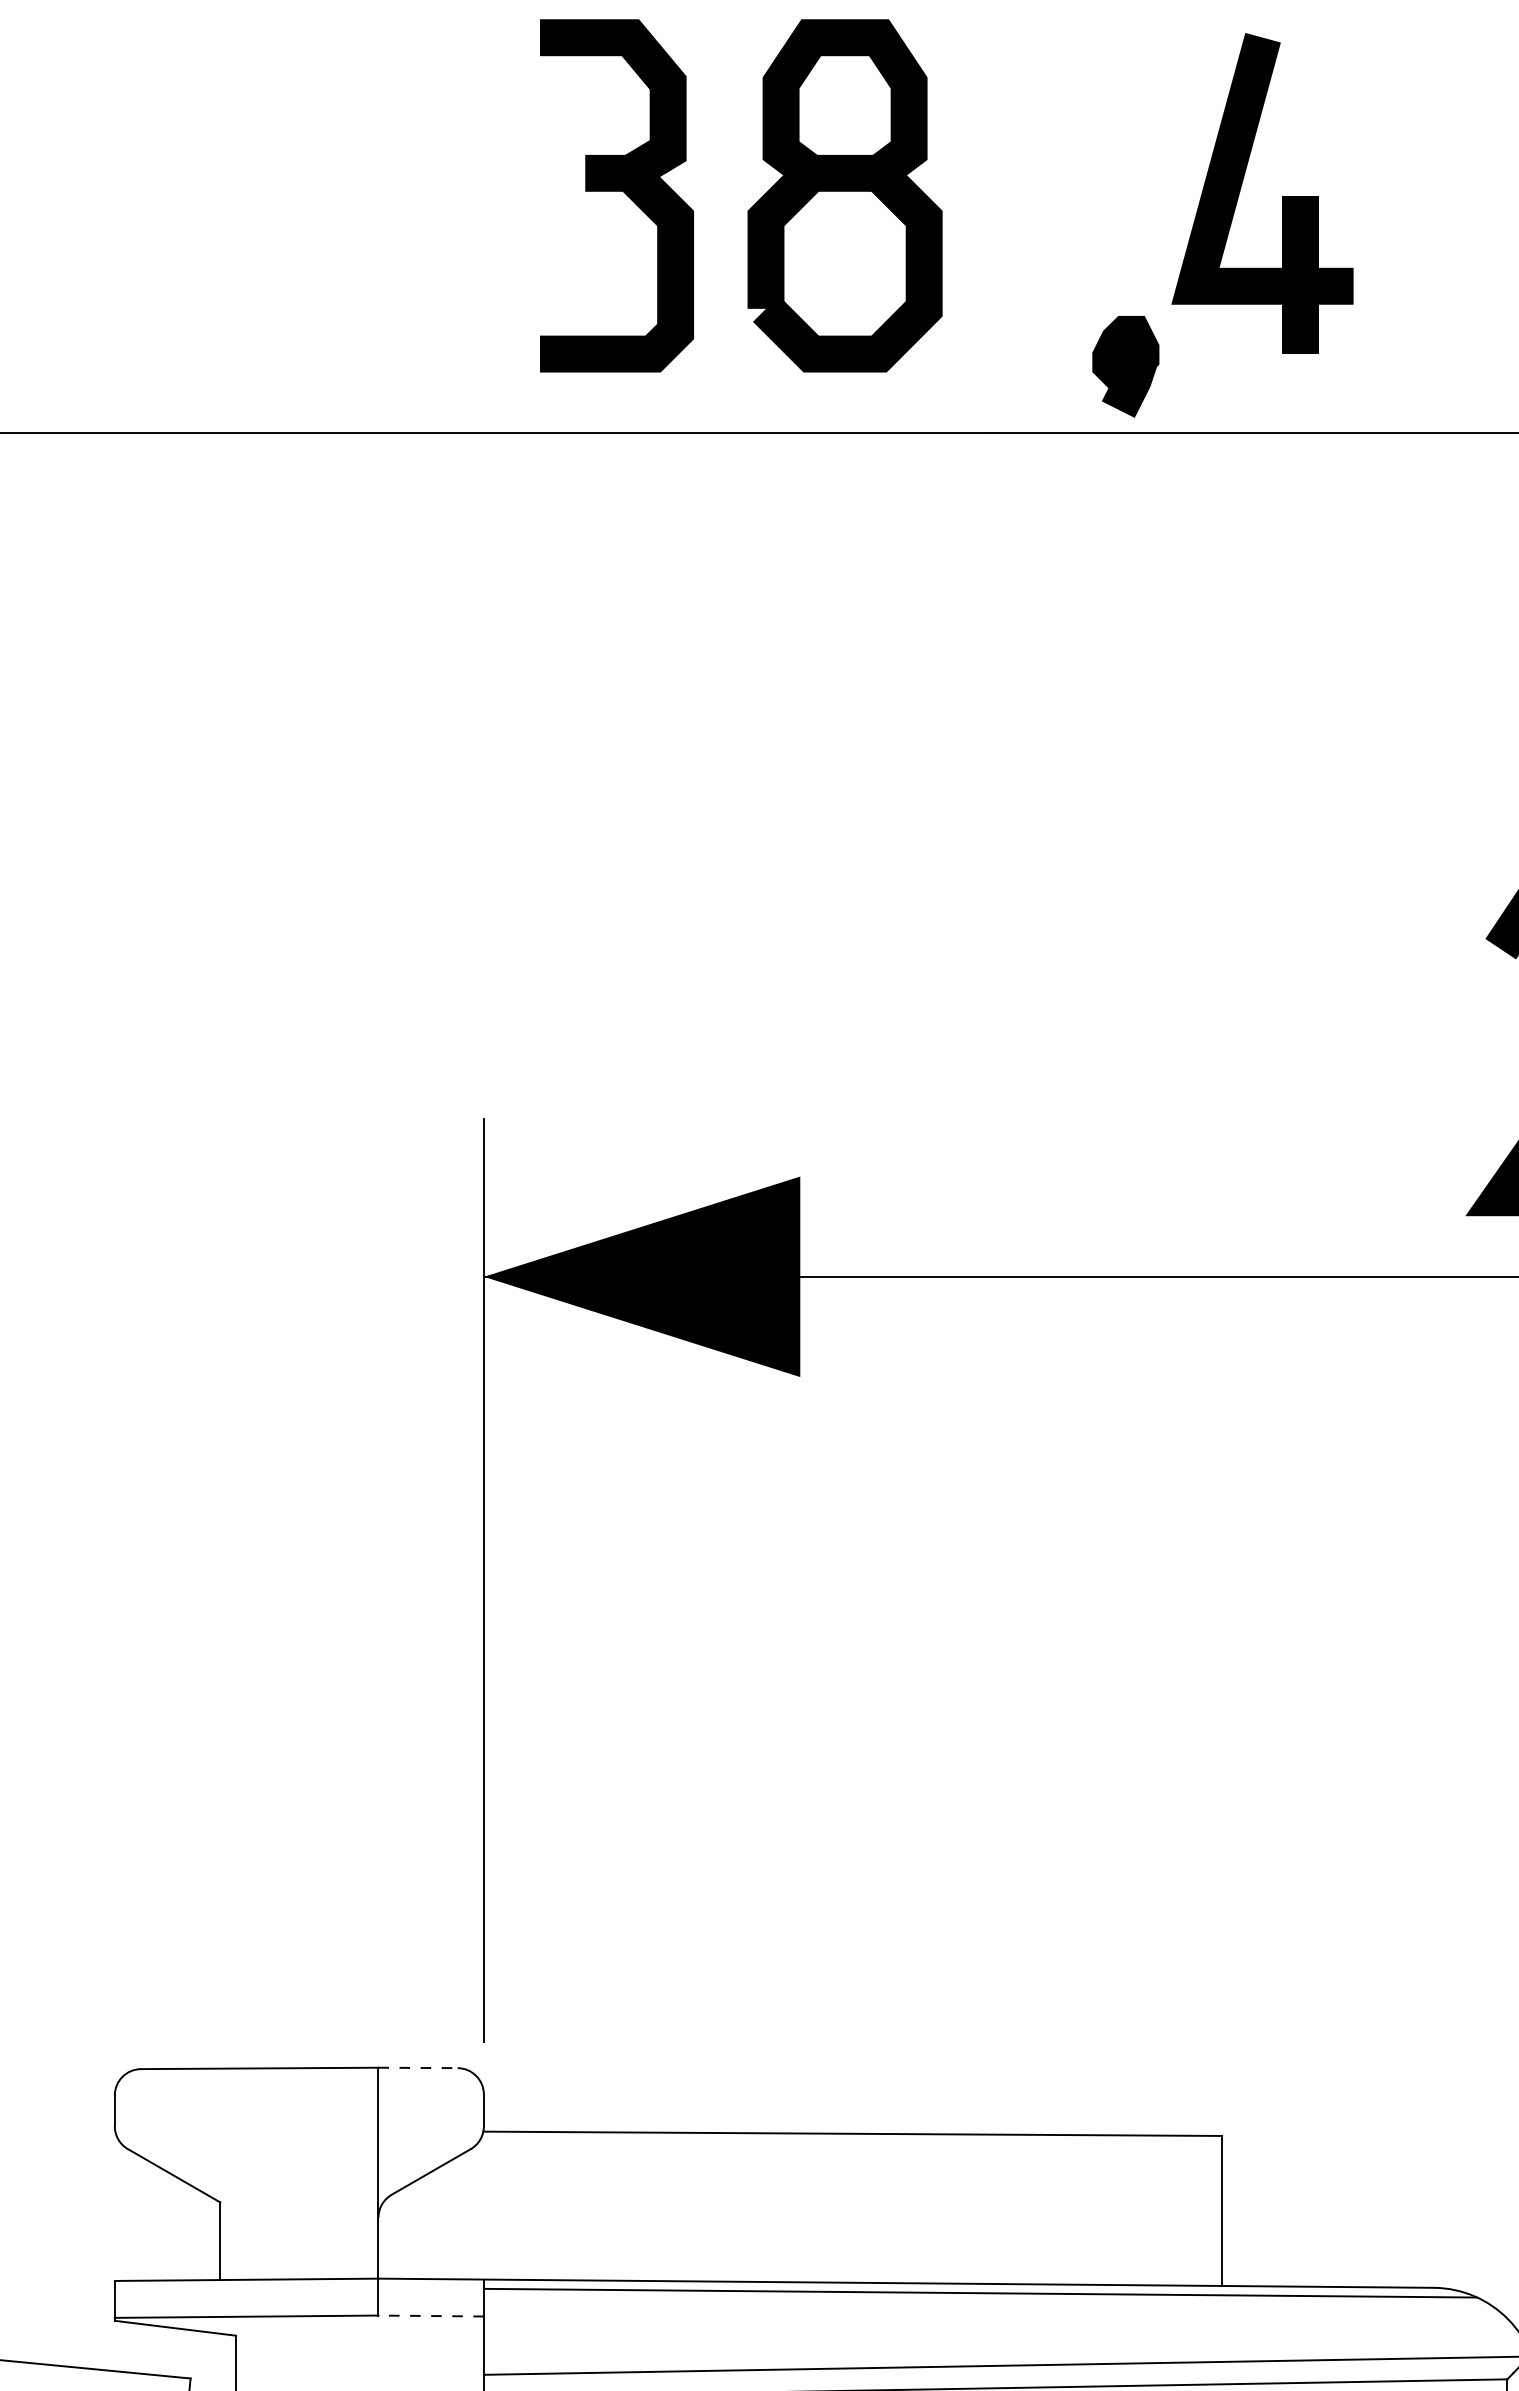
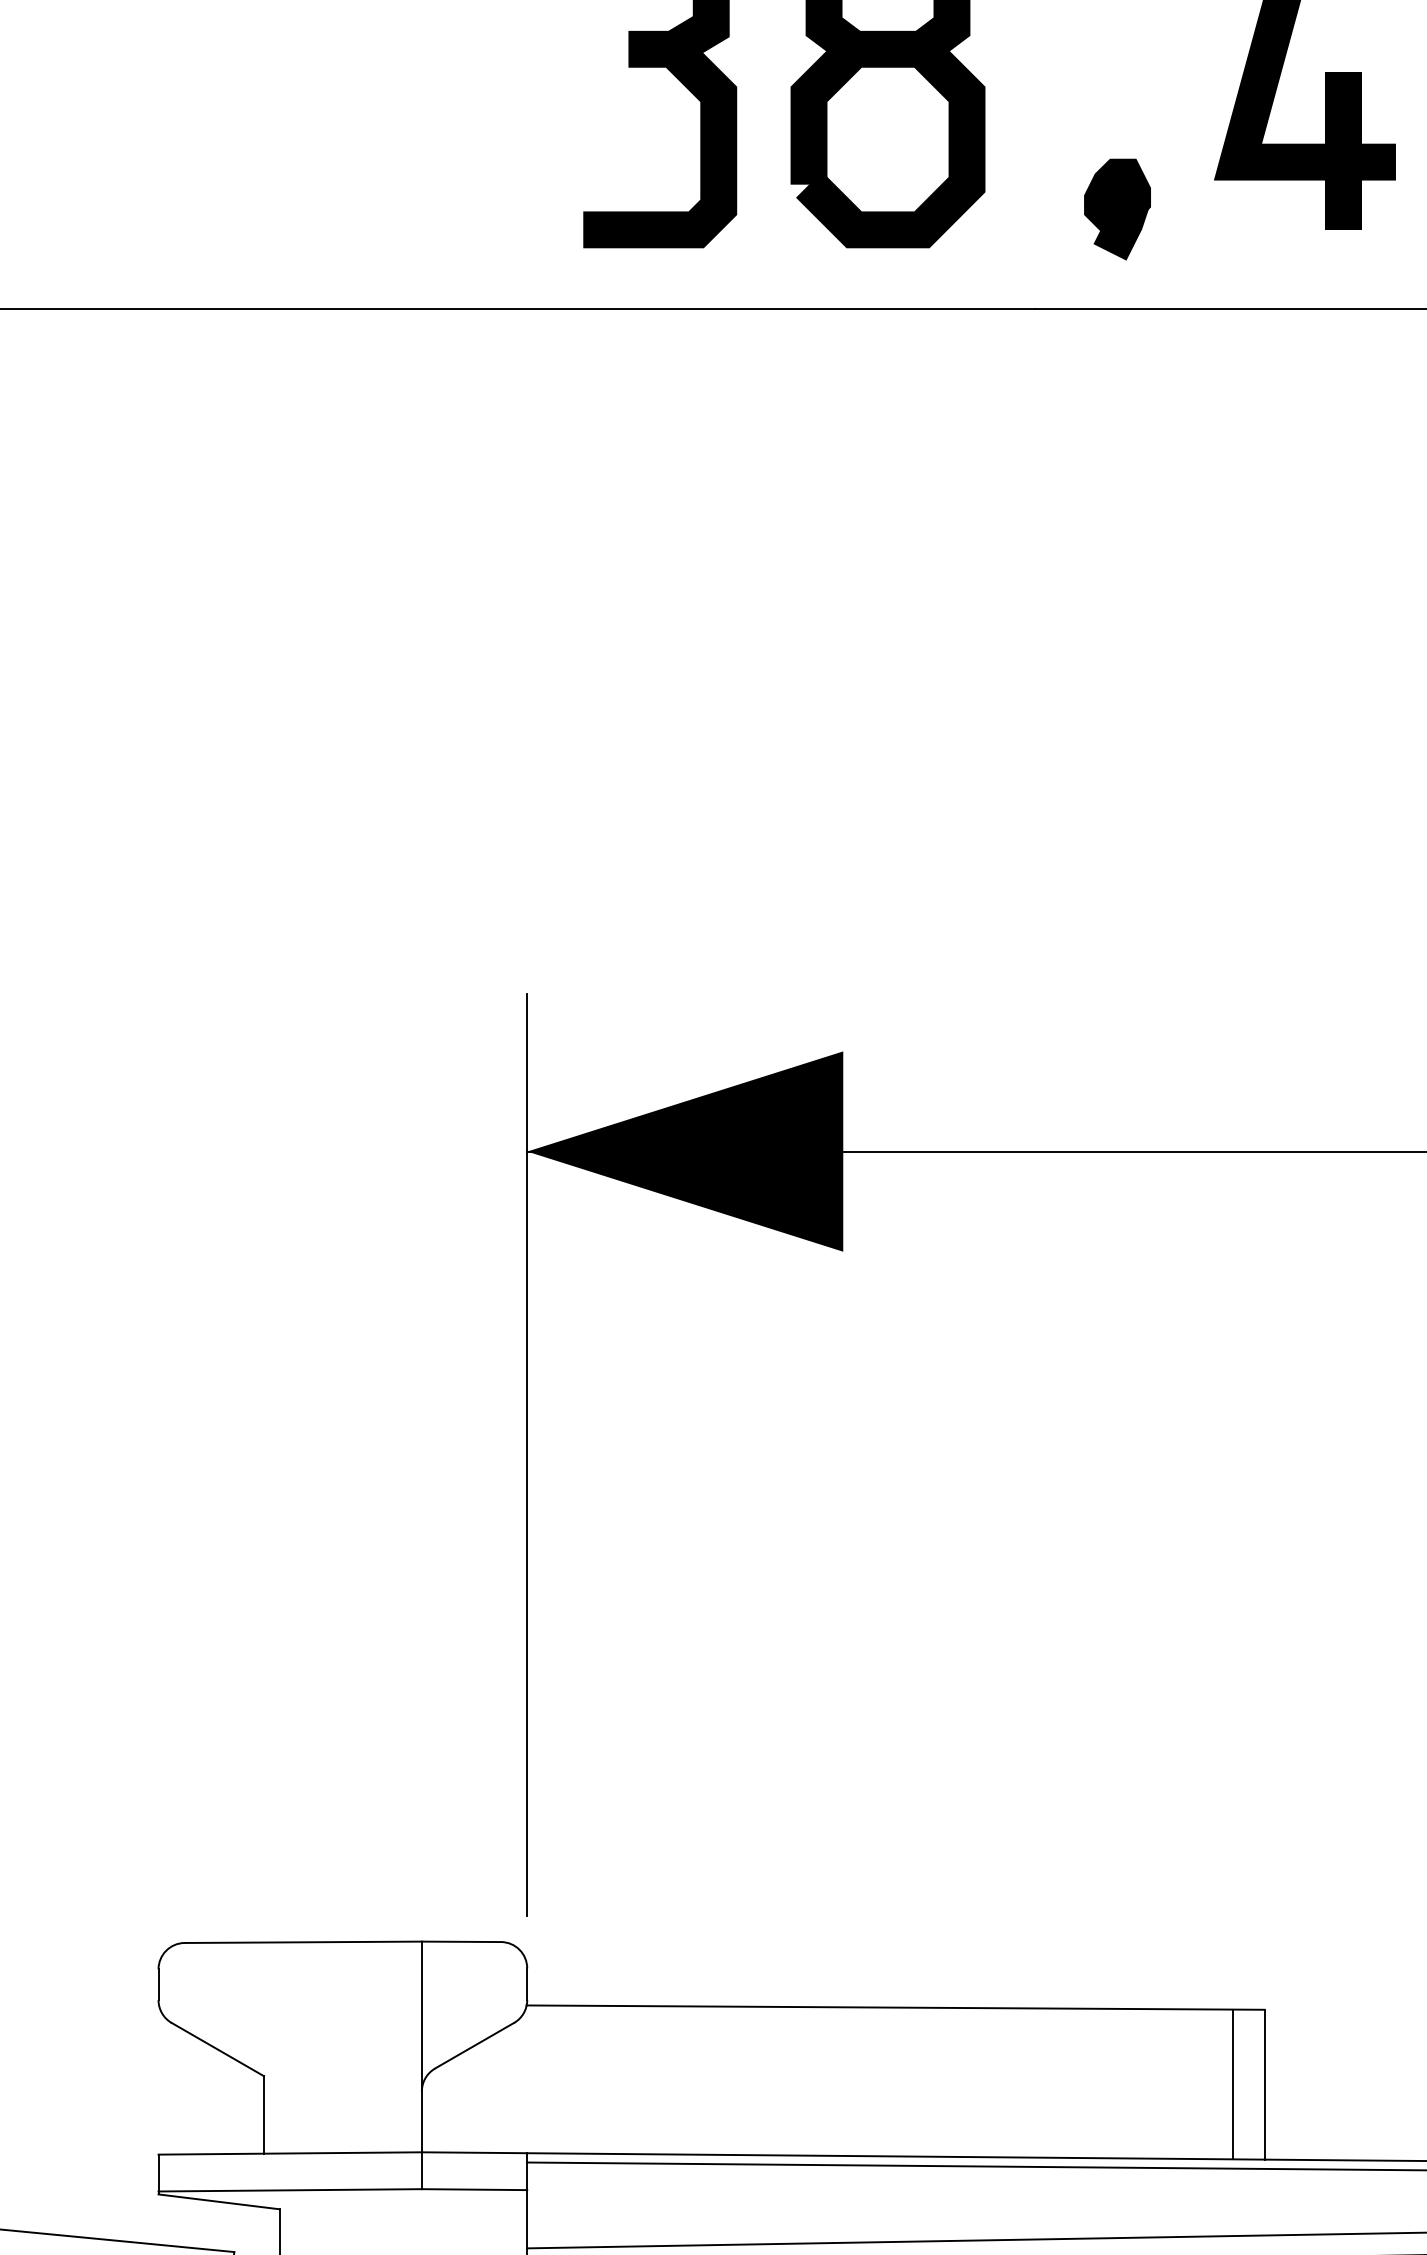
part: (1125, 366) -> (1117, 209), moved
line: (418, 2067) -> (461, 1941), dashed -> solid
line: (1190, 2210) -> (1233, 2084), added
line: (431, 2316) -> (474, 2190), dashed -> solid

